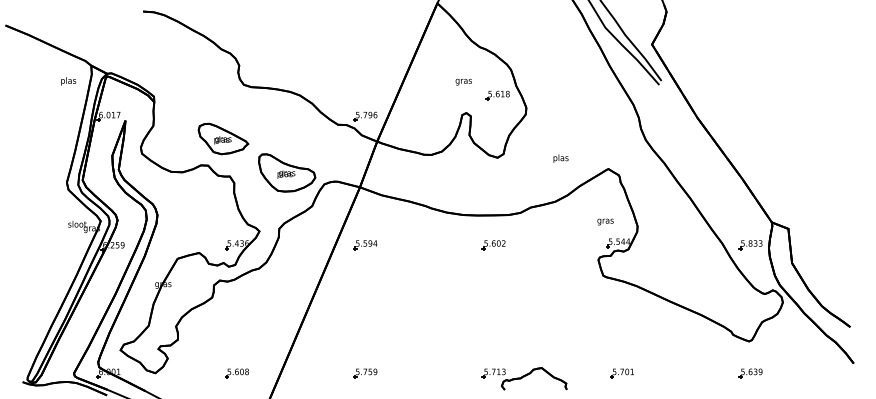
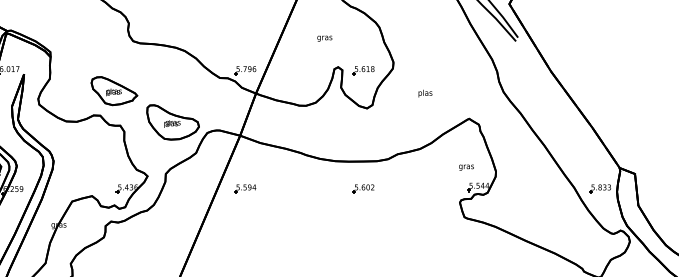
text: (463, 81) -> (324, 38), moved
part: (497, 95) -> (363, 70), moved
text: (560, 158) -> (424, 93), moved

